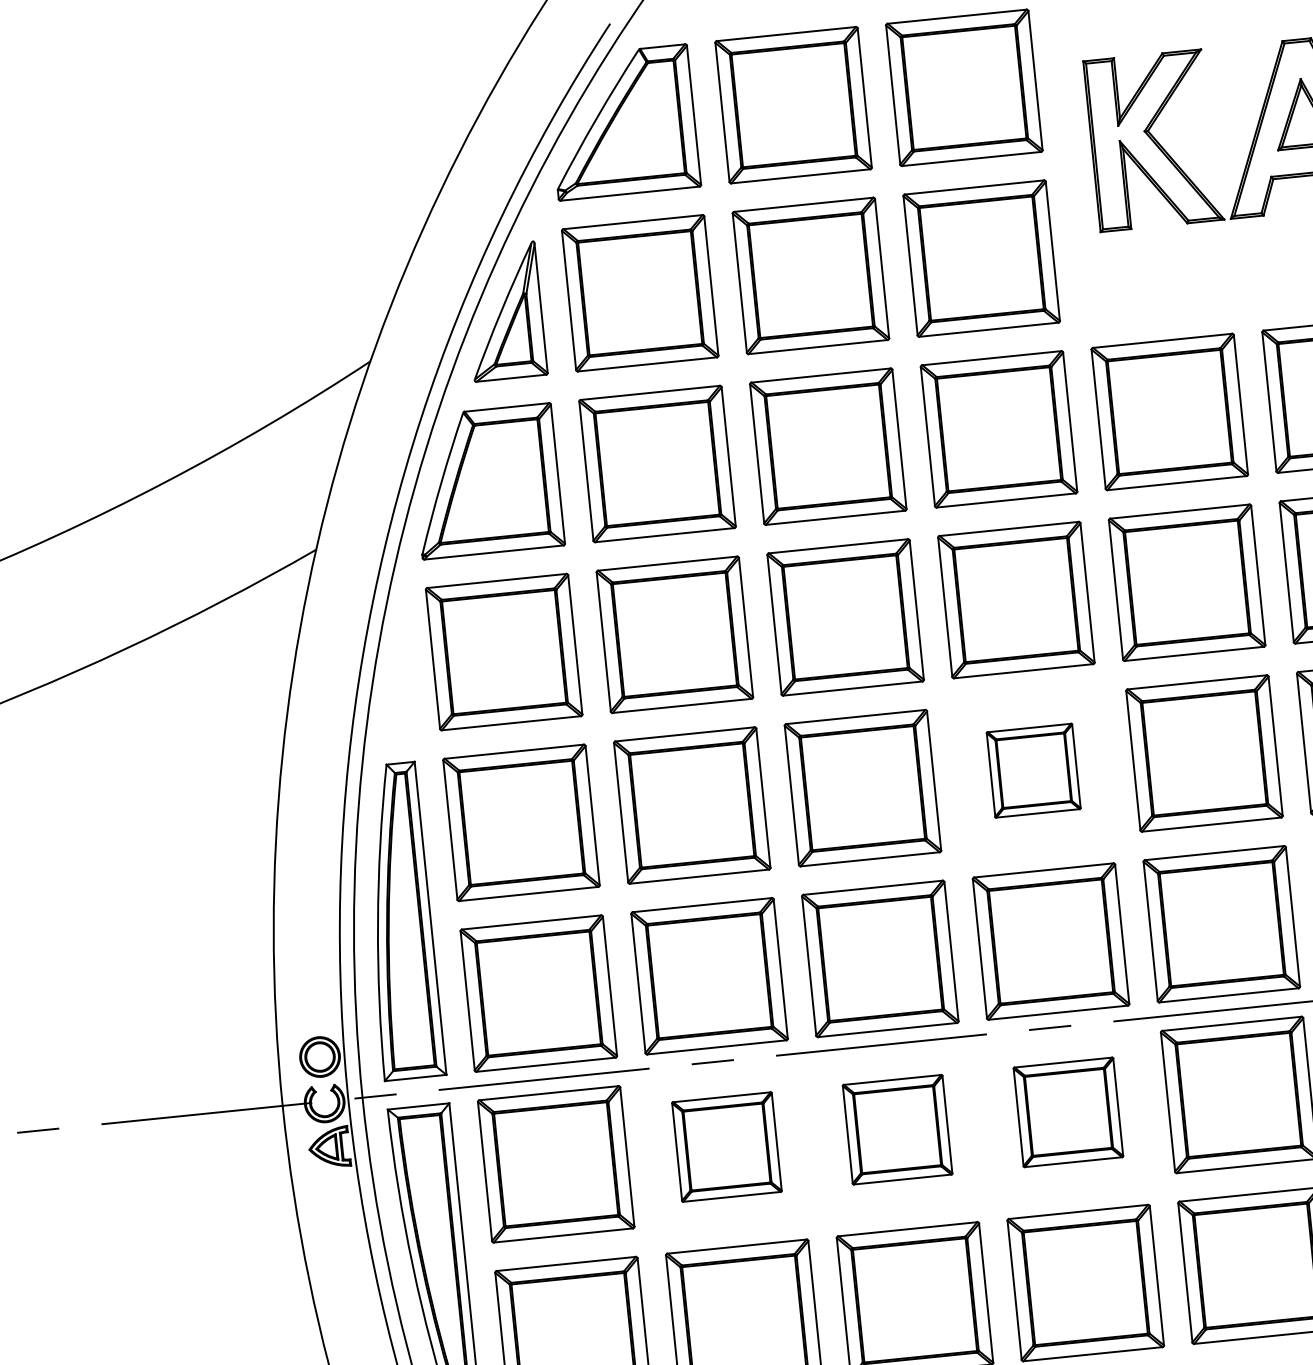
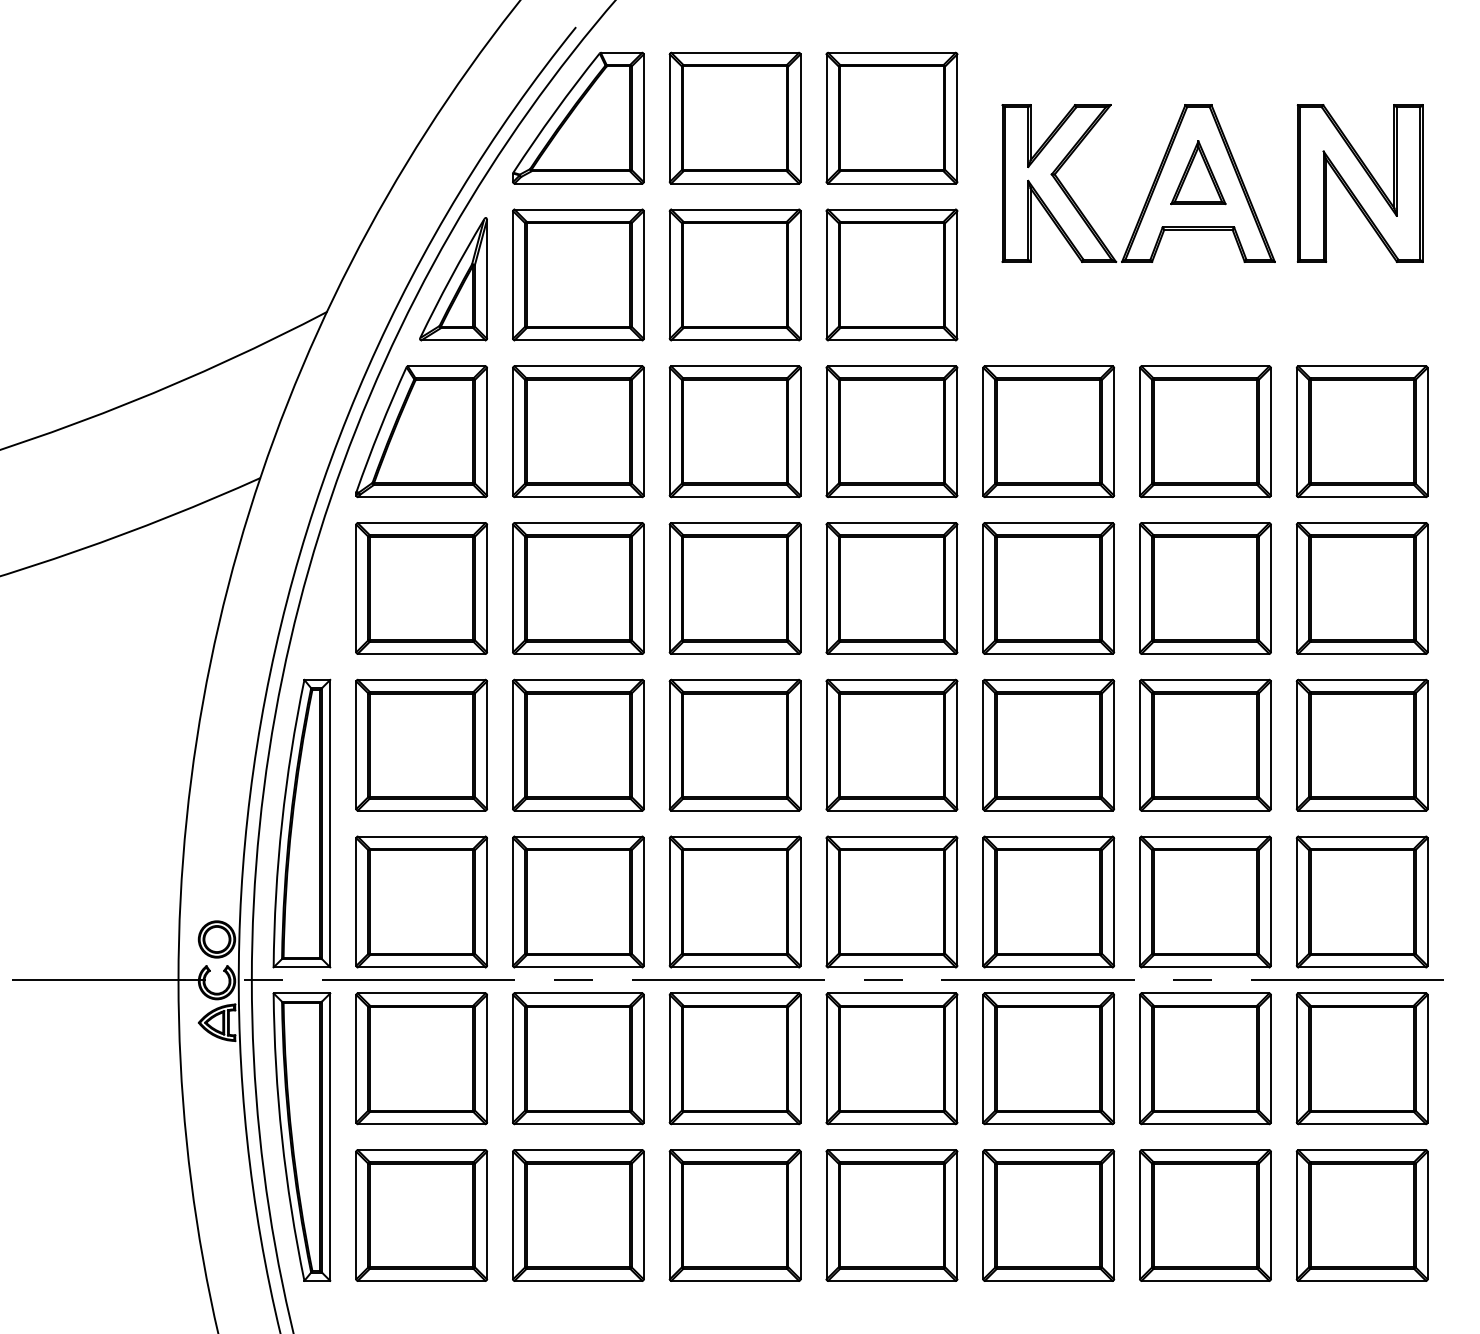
part: (1033, 770) -> (891, 744), size x1.67
part: (1067, 1112) -> (891, 1058), size x1.43
part: (896, 1129) -> (734, 1058), size x1.43
part: (726, 1146) -> (578, 1058), size x1.43

